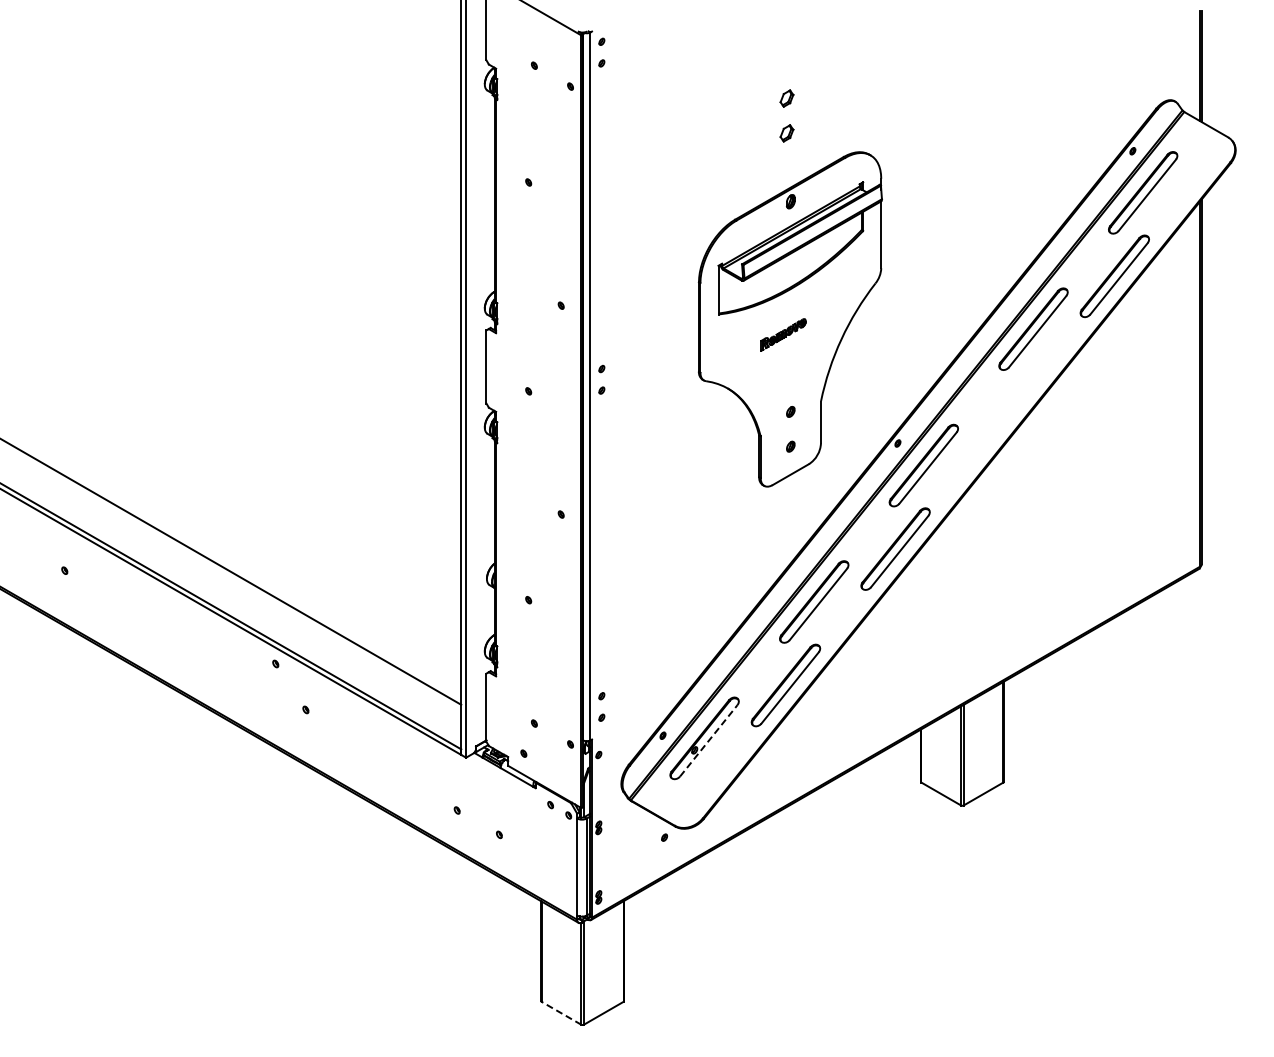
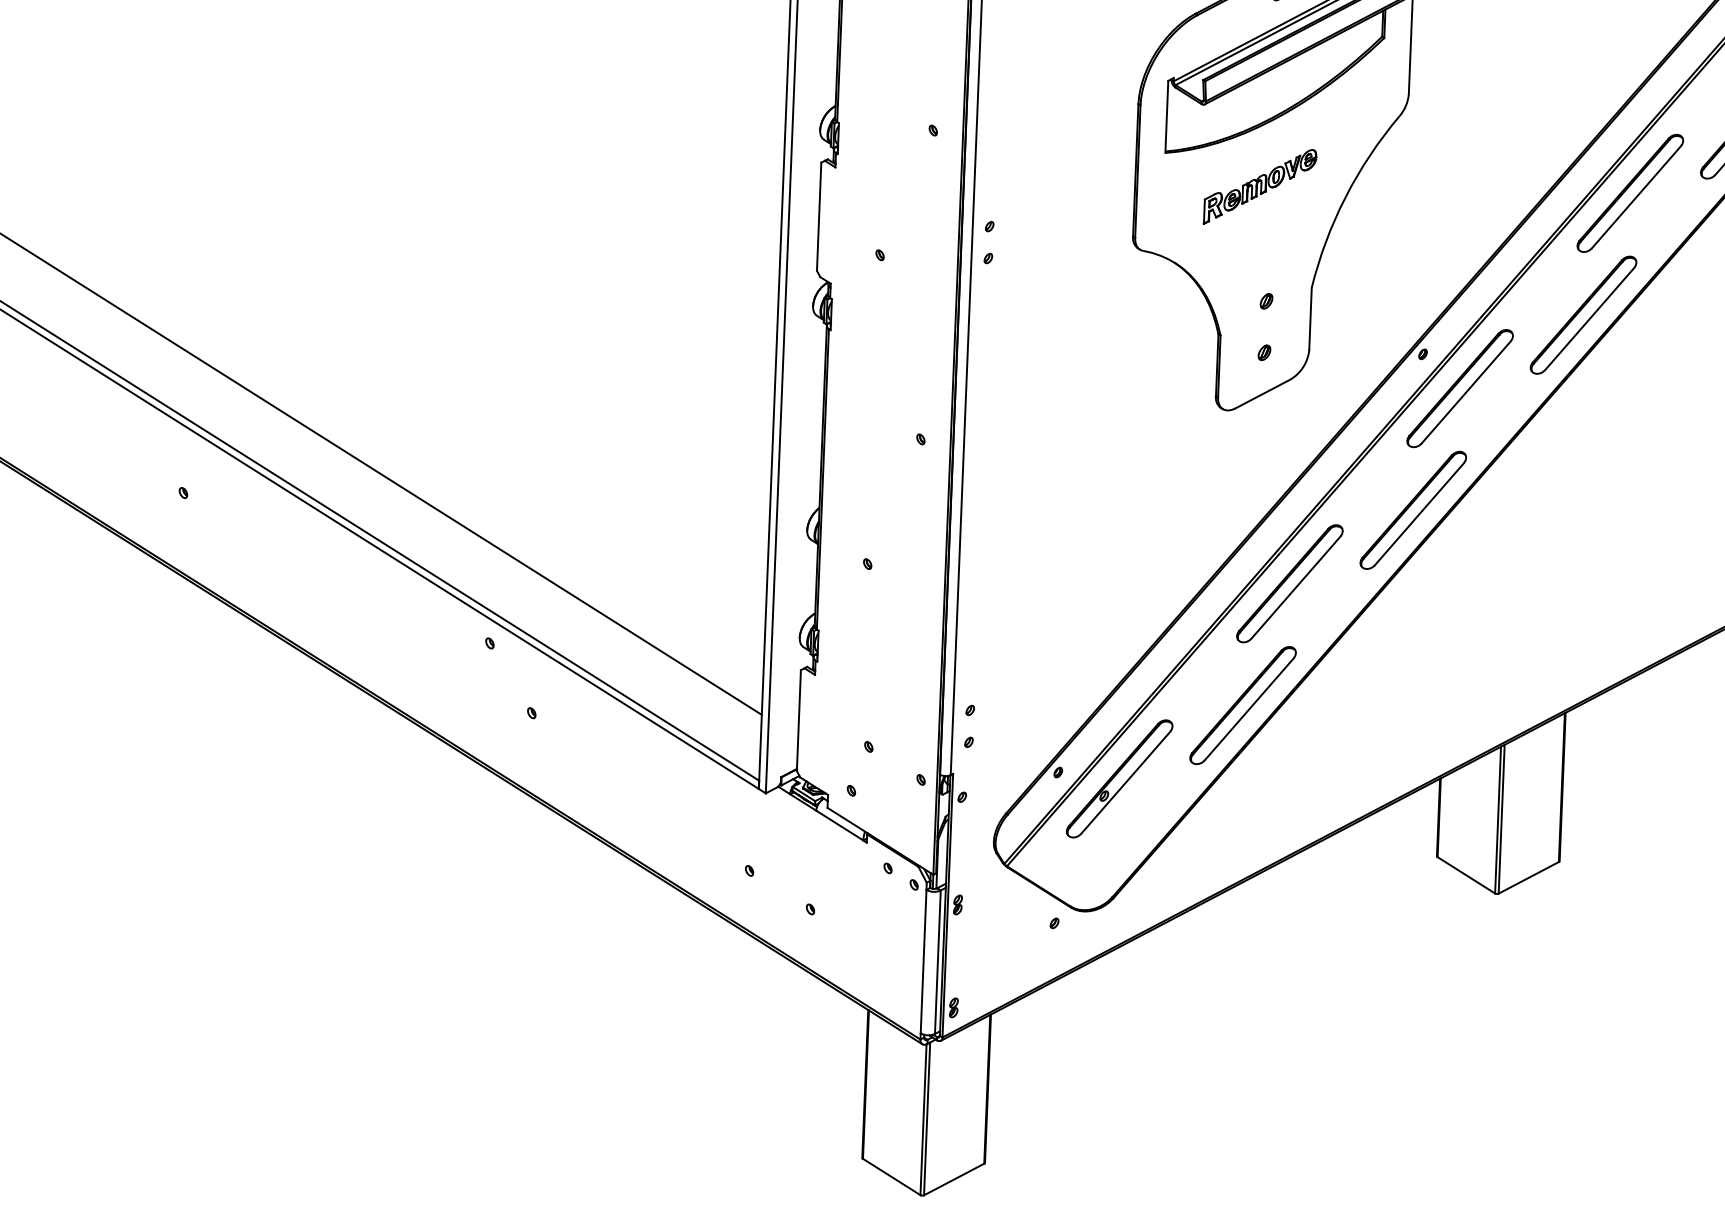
part: (783, 334) -> (1260, 186), size x1.67
part: (1005, 412) -> (1583, 314), added
line: (708, 740) -> (1125, 782), dashed -> solid
line: (561, 1013) -> (891, 1177), dashed -> solid

